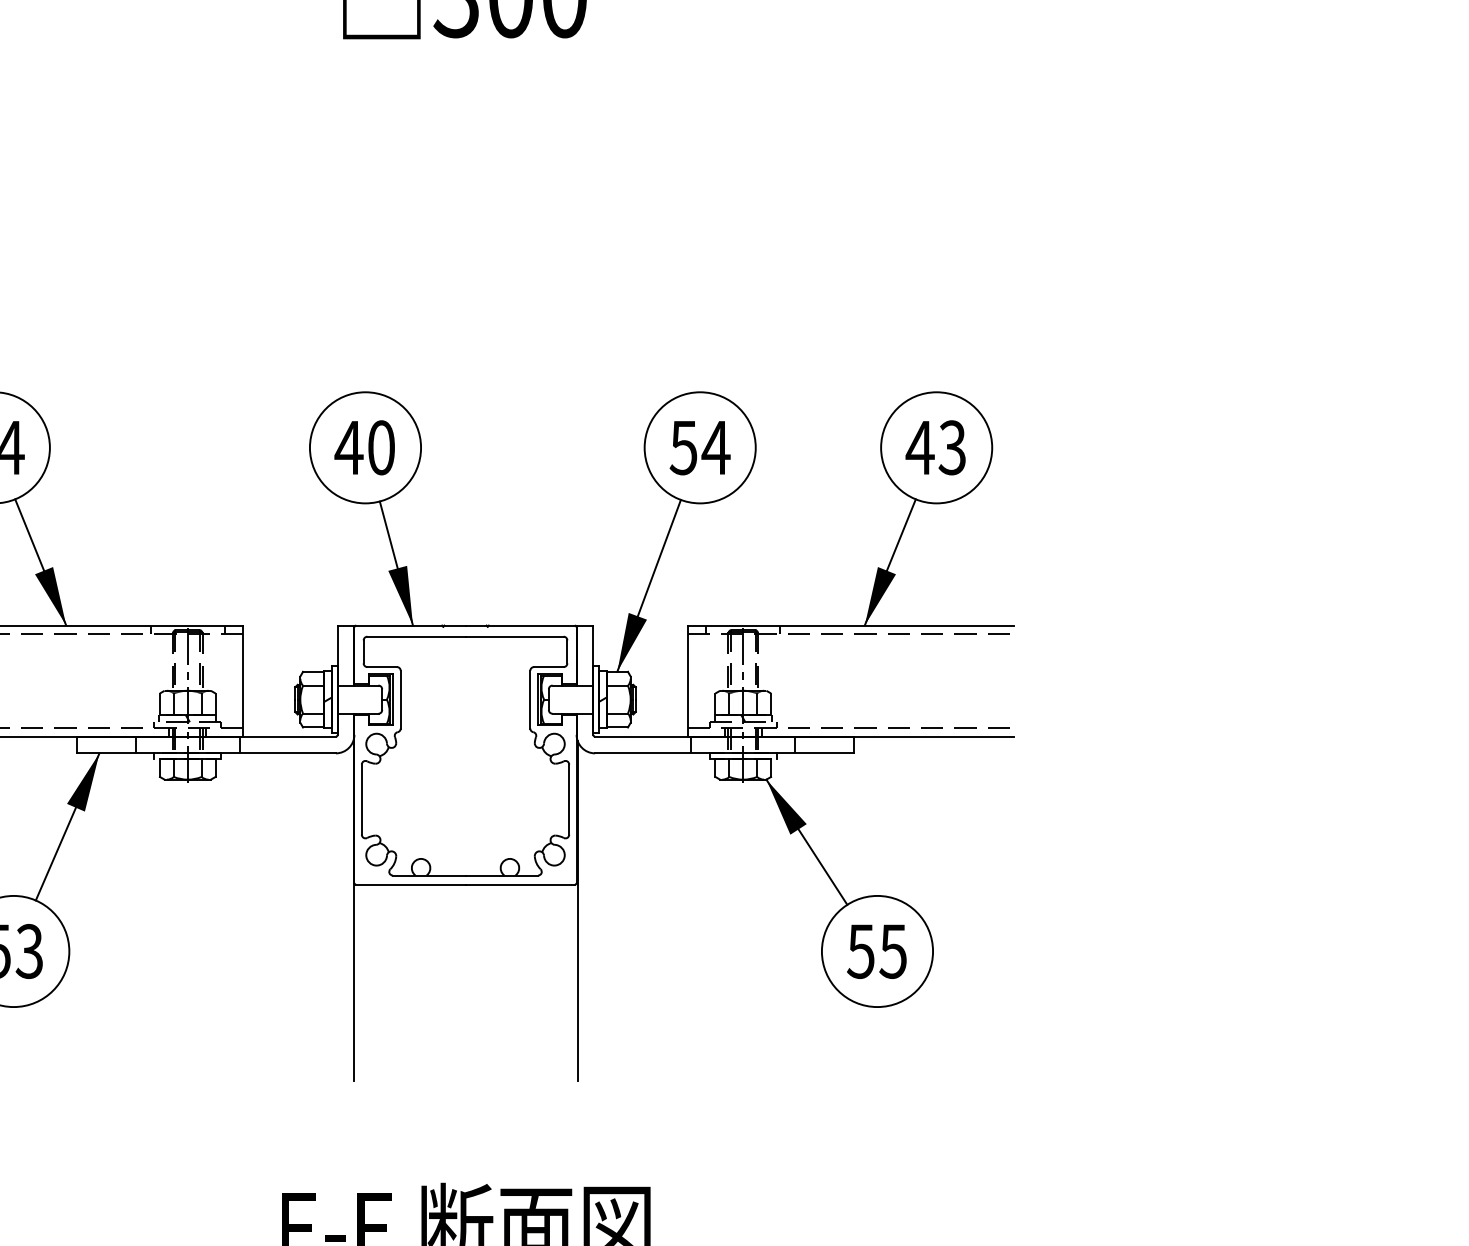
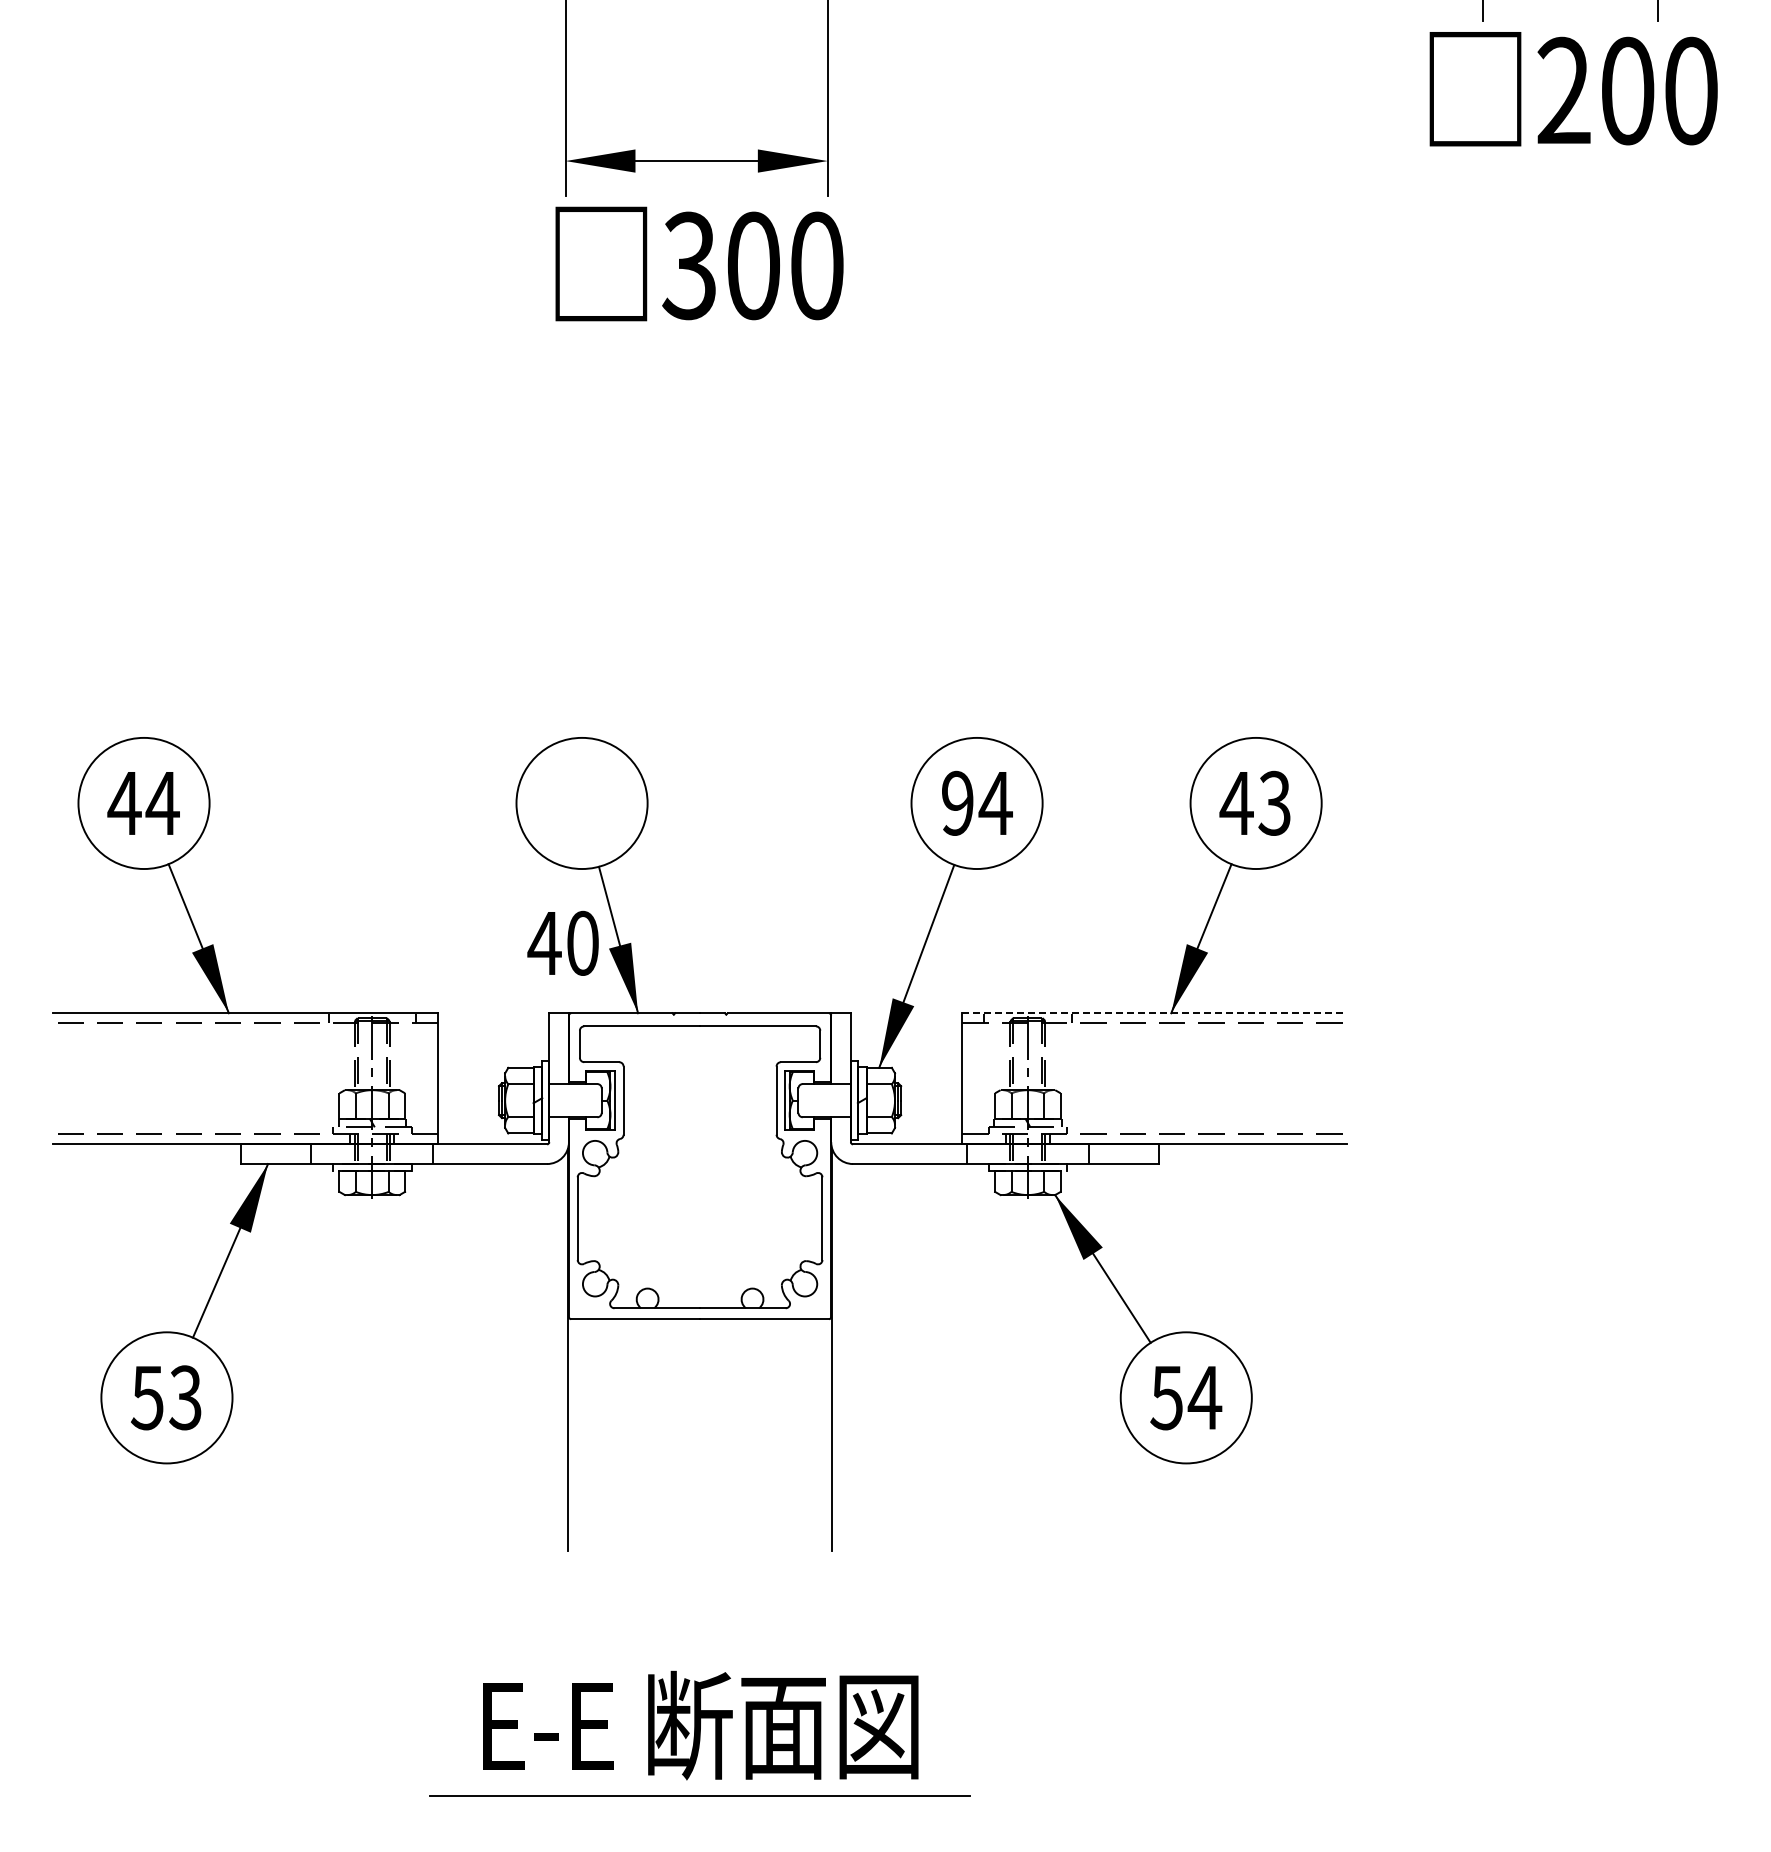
text: (364, 447) -> (562, 942), moved
text: (683, 447) -> (957, 802), 54 -> 94
line: (851, 625) -> (1155, 1013), solid -> dashed
text: (892, 952) -> (1204, 1398), 55 -> 54

